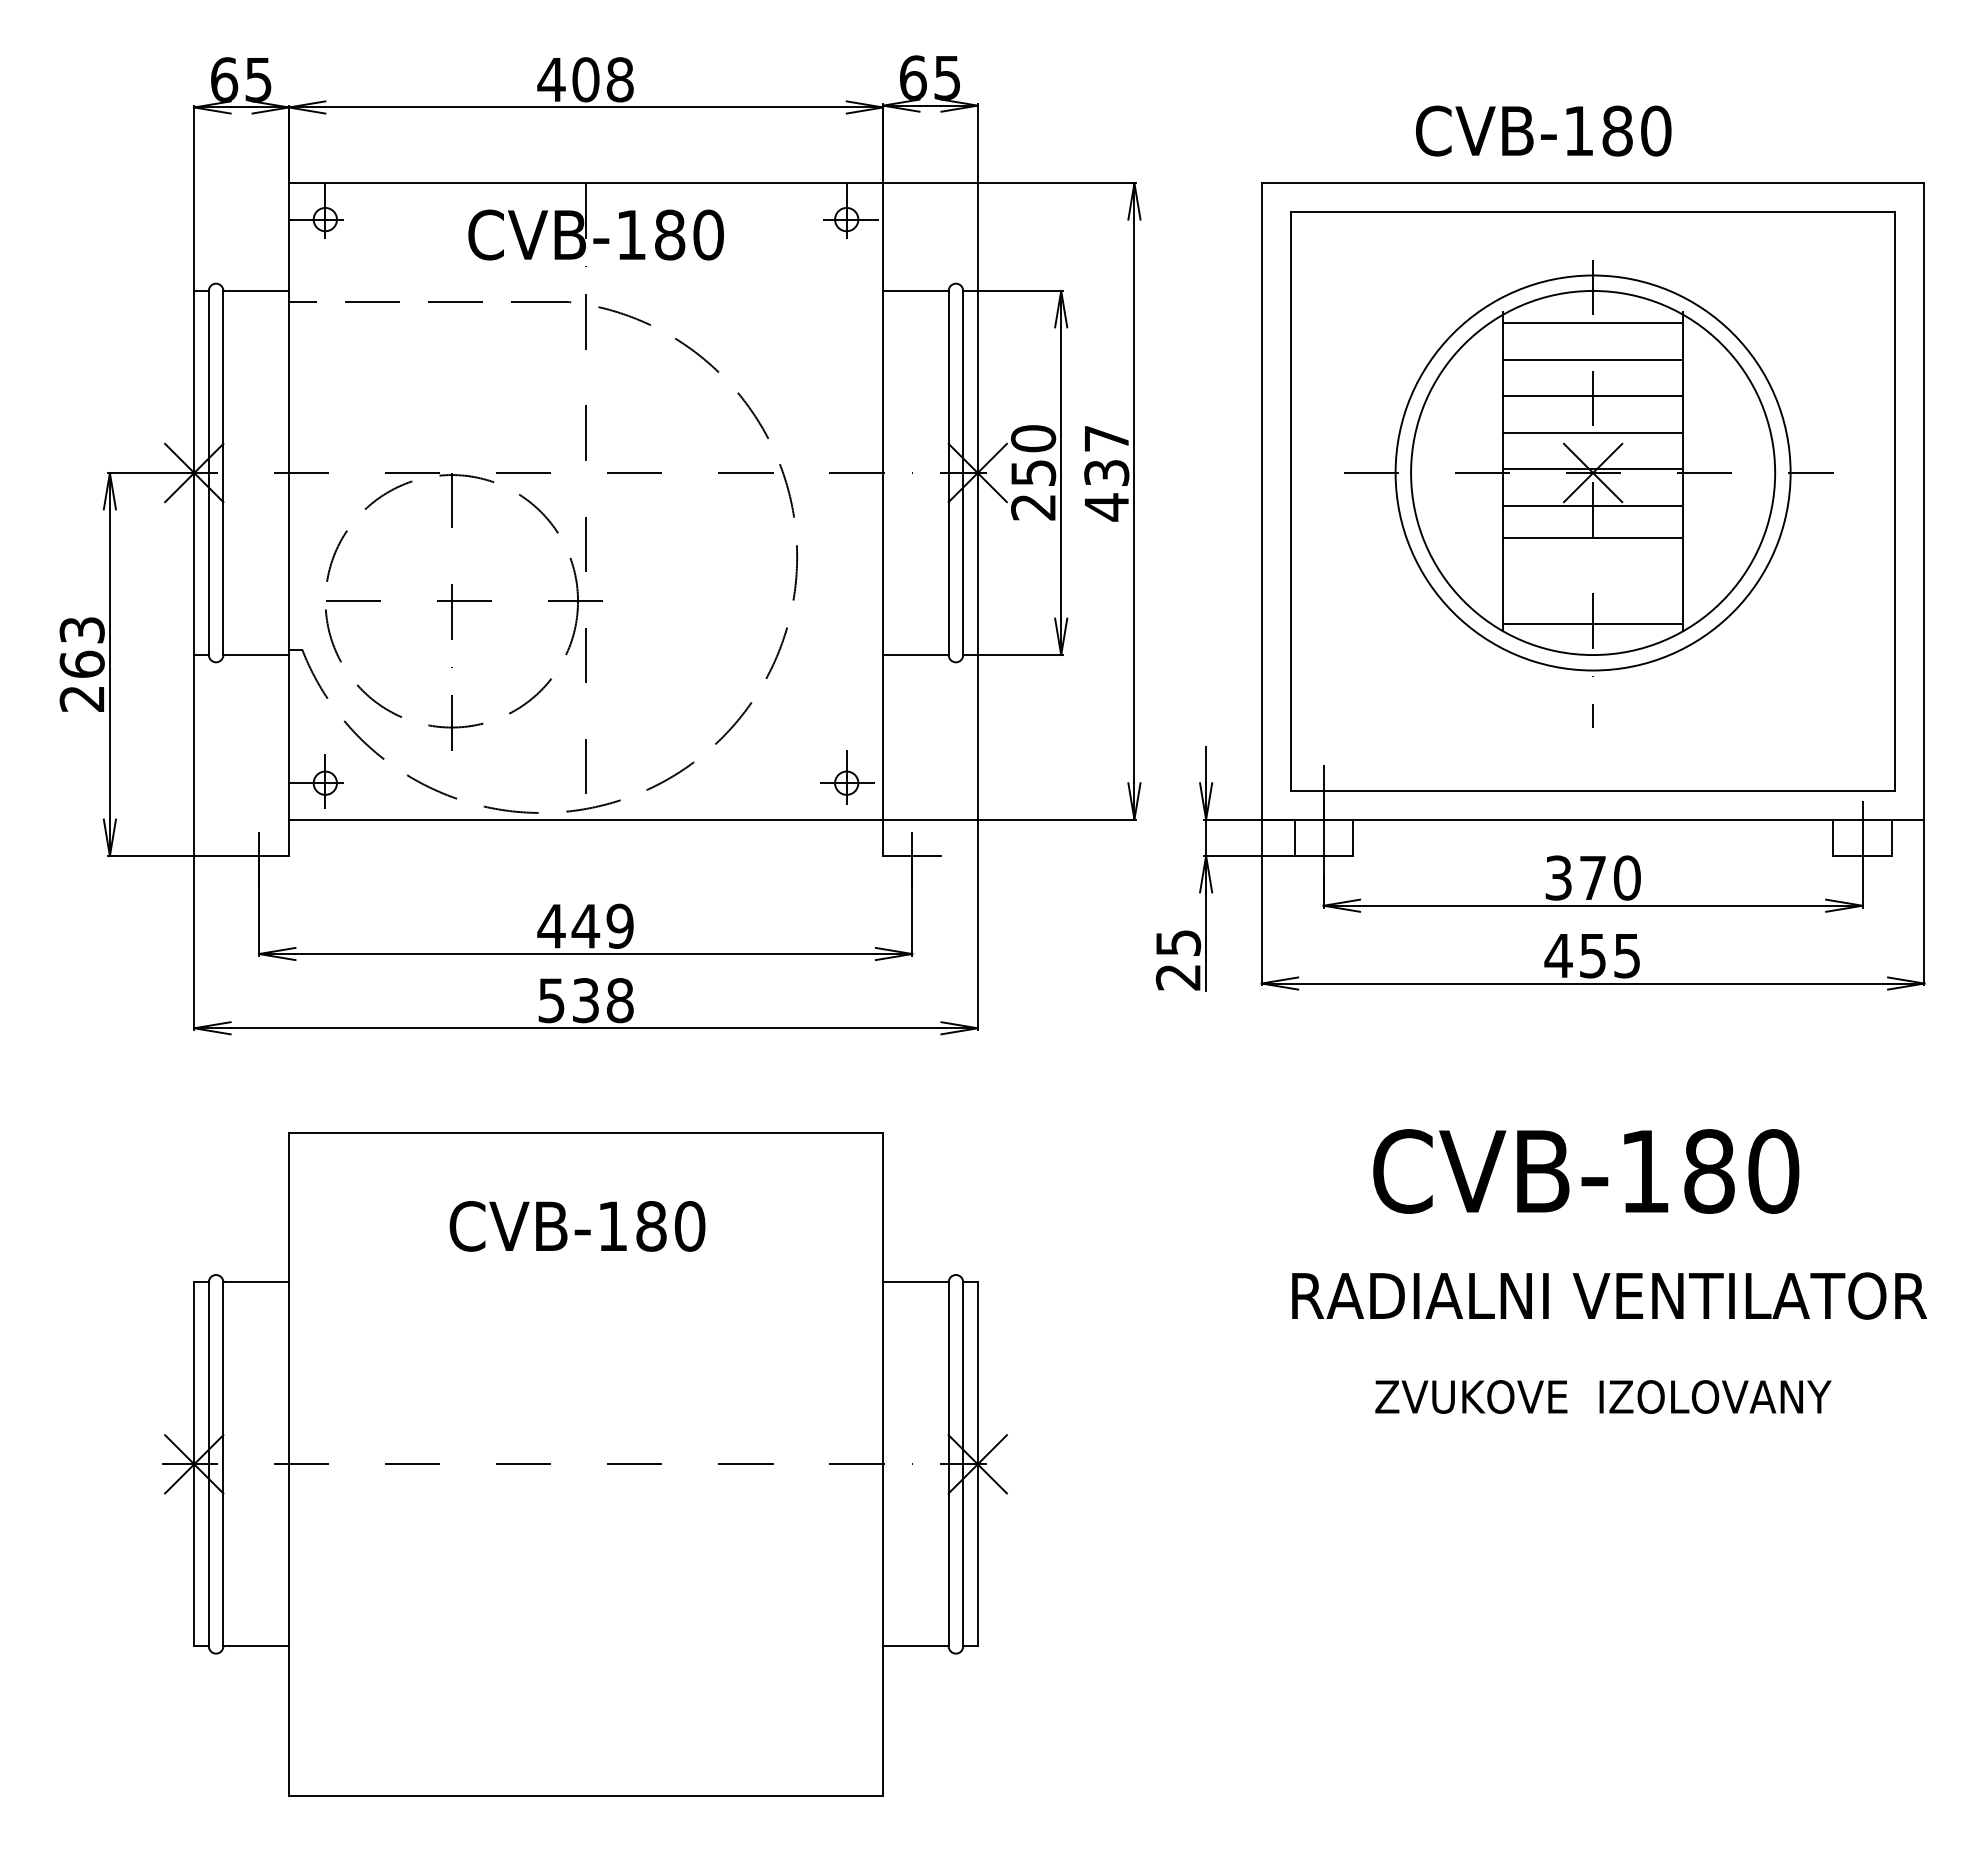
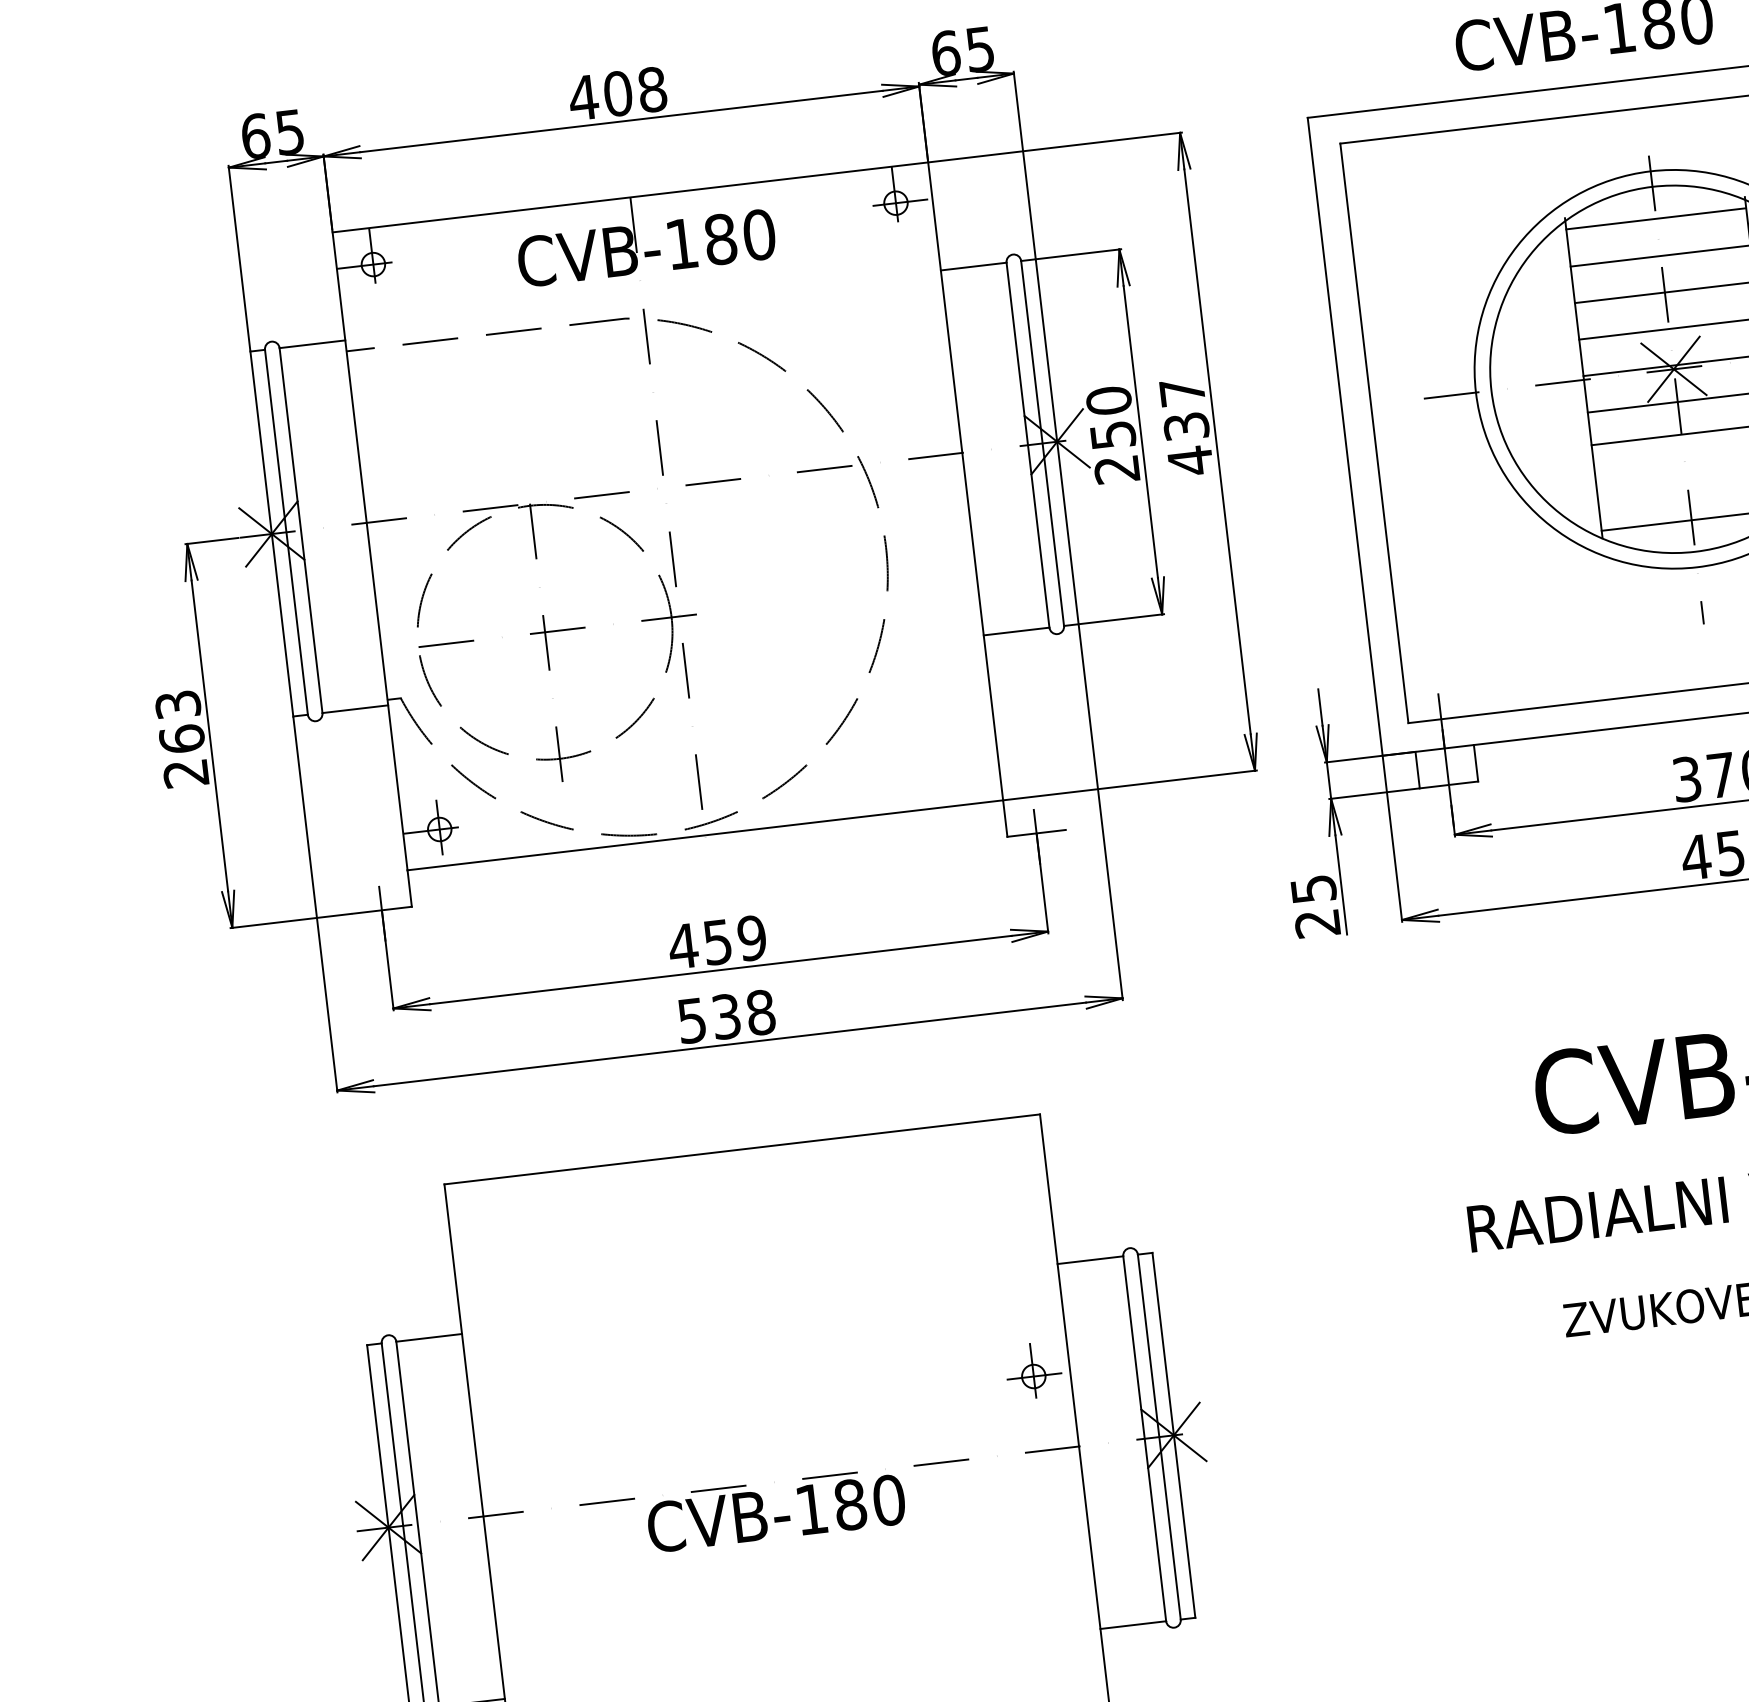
part: (847, 777) -> (1033, 1370), moved
text: (585, 926) -> (717, 942), 449 -> 459
text: (577, 1226) -> (776, 1513), moved

